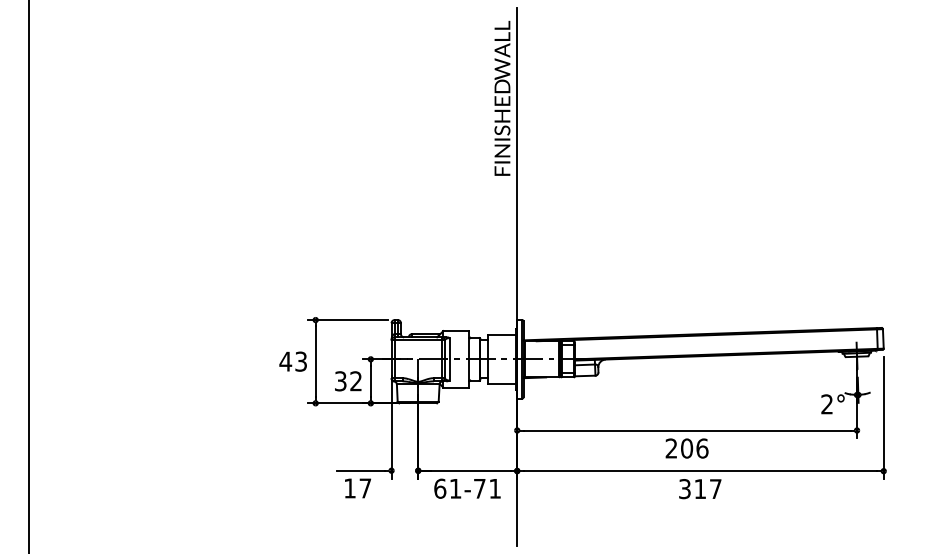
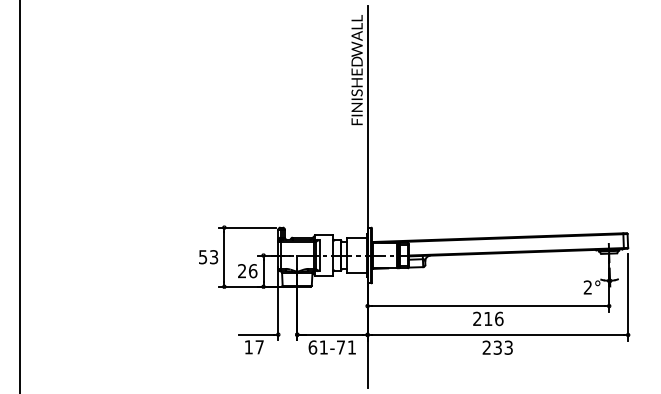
text: (285, 361) -> (202, 257), 43 -> 53
text: (348, 381) -> (247, 271), 32 -> 26
text: (687, 448) -> (488, 318), 206 -> 216
text: (700, 489) -> (497, 348), 317 -> 233

